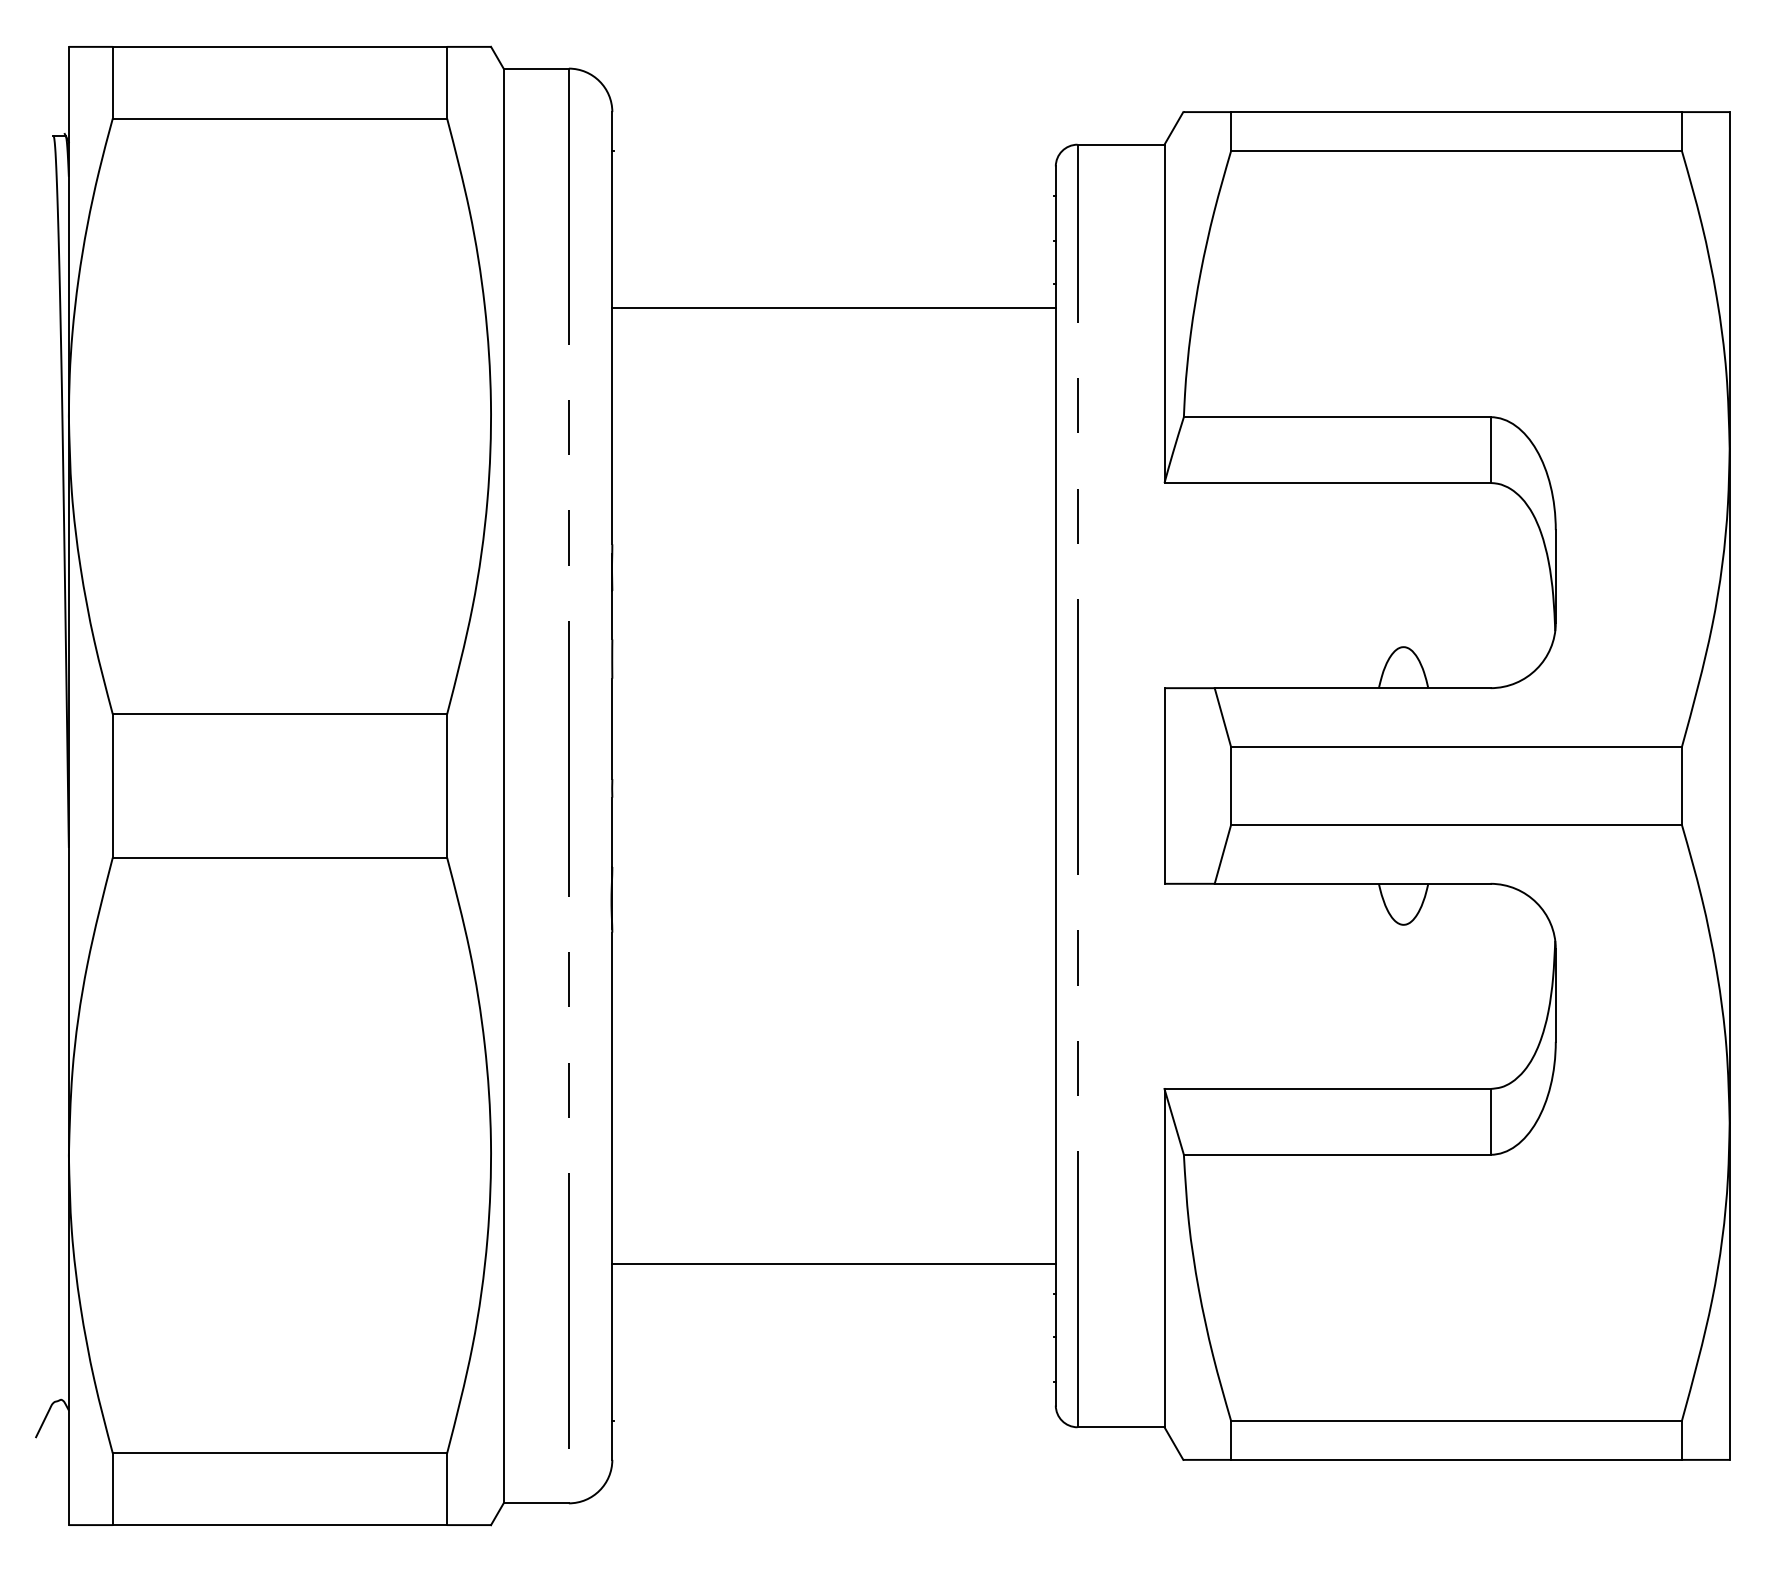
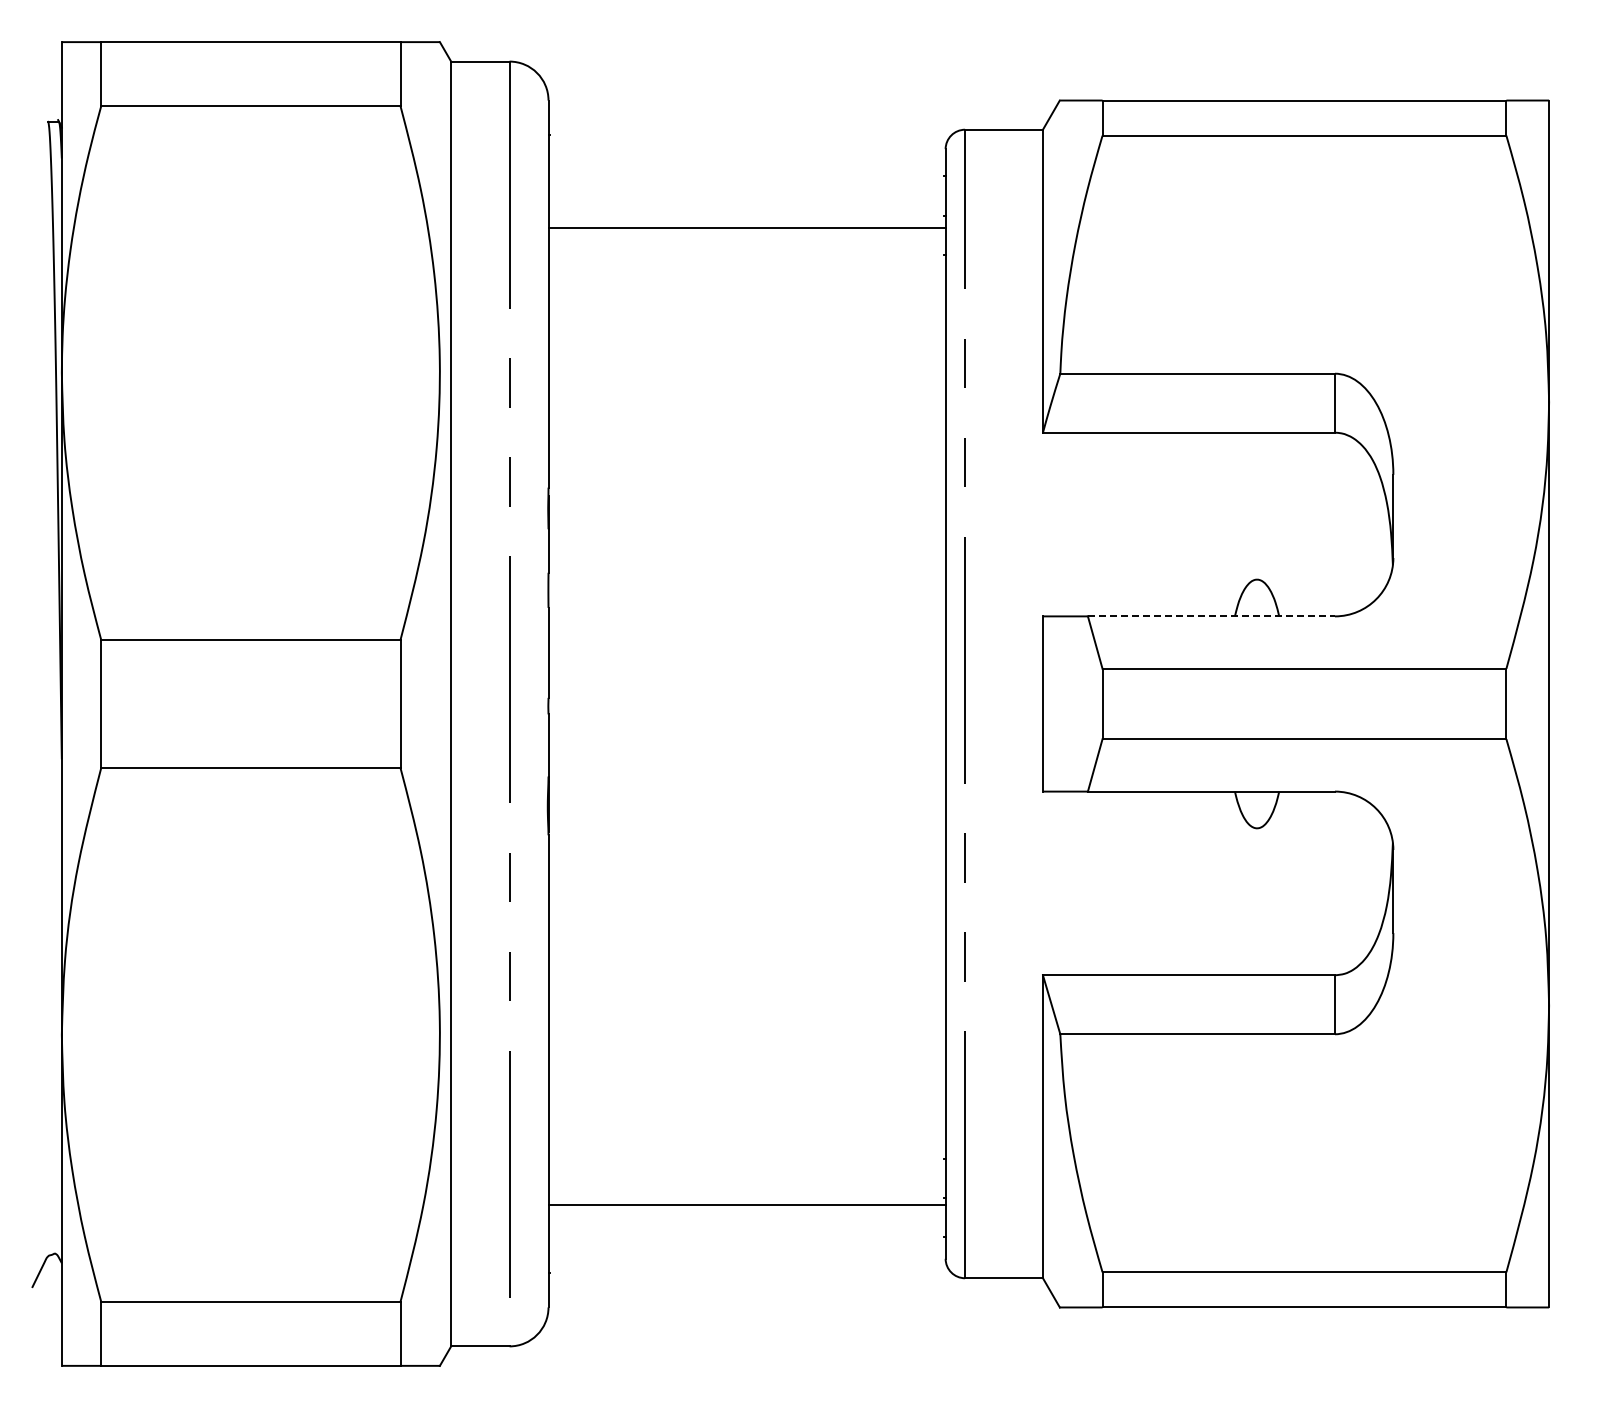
line: (833, 307) -> (746, 227), moved
line: (1352, 688) -> (1211, 616), solid -> dashed
line: (833, 1264) -> (746, 1205), moved

